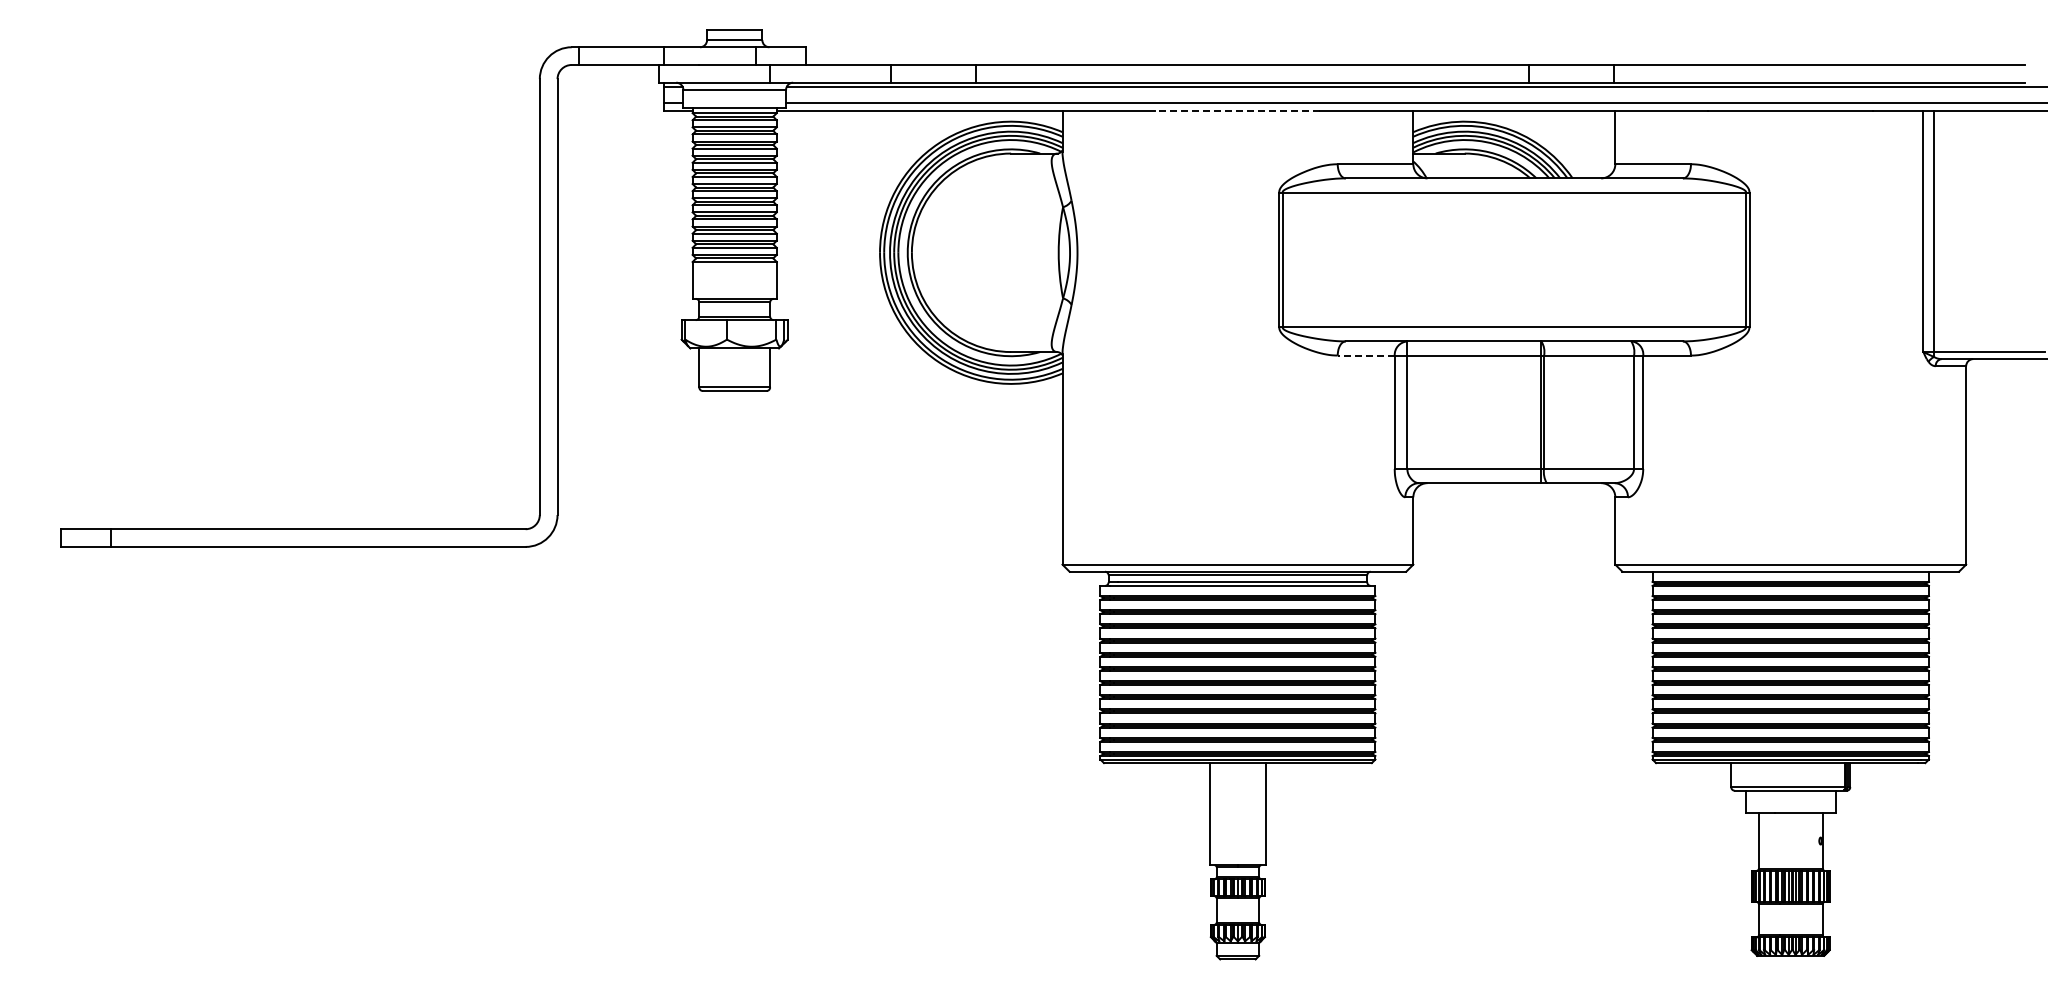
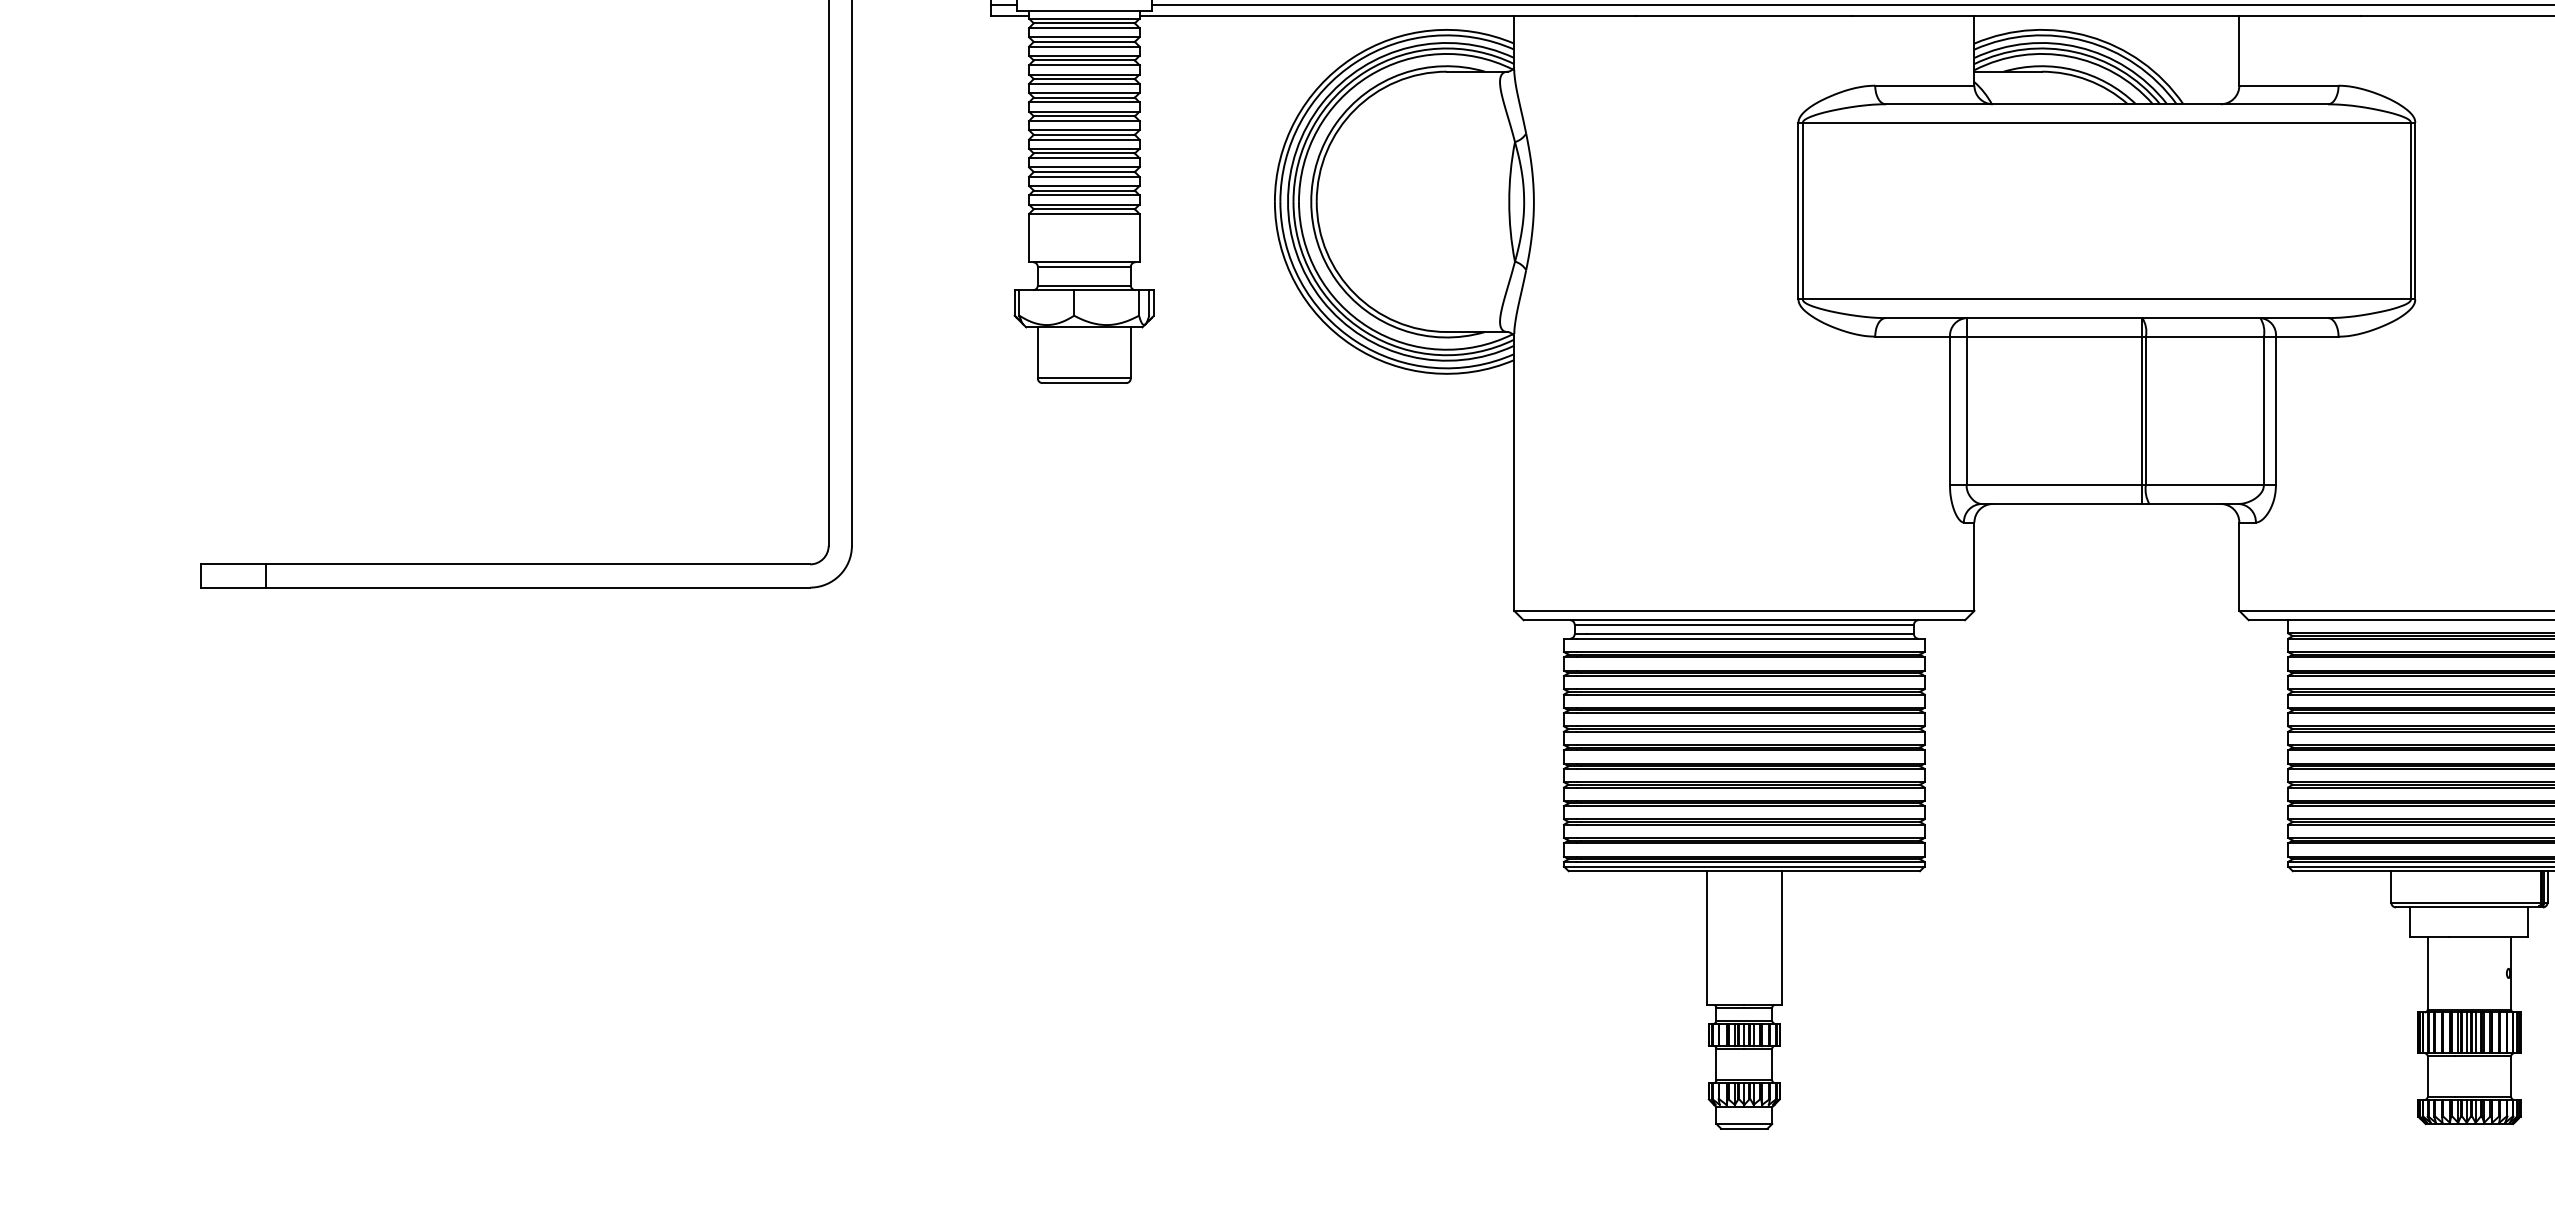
line: (1237, 111) -> (1743, 16), dashed -> solid
line: (1365, 355) -> (1911, 336), dashed -> solid

